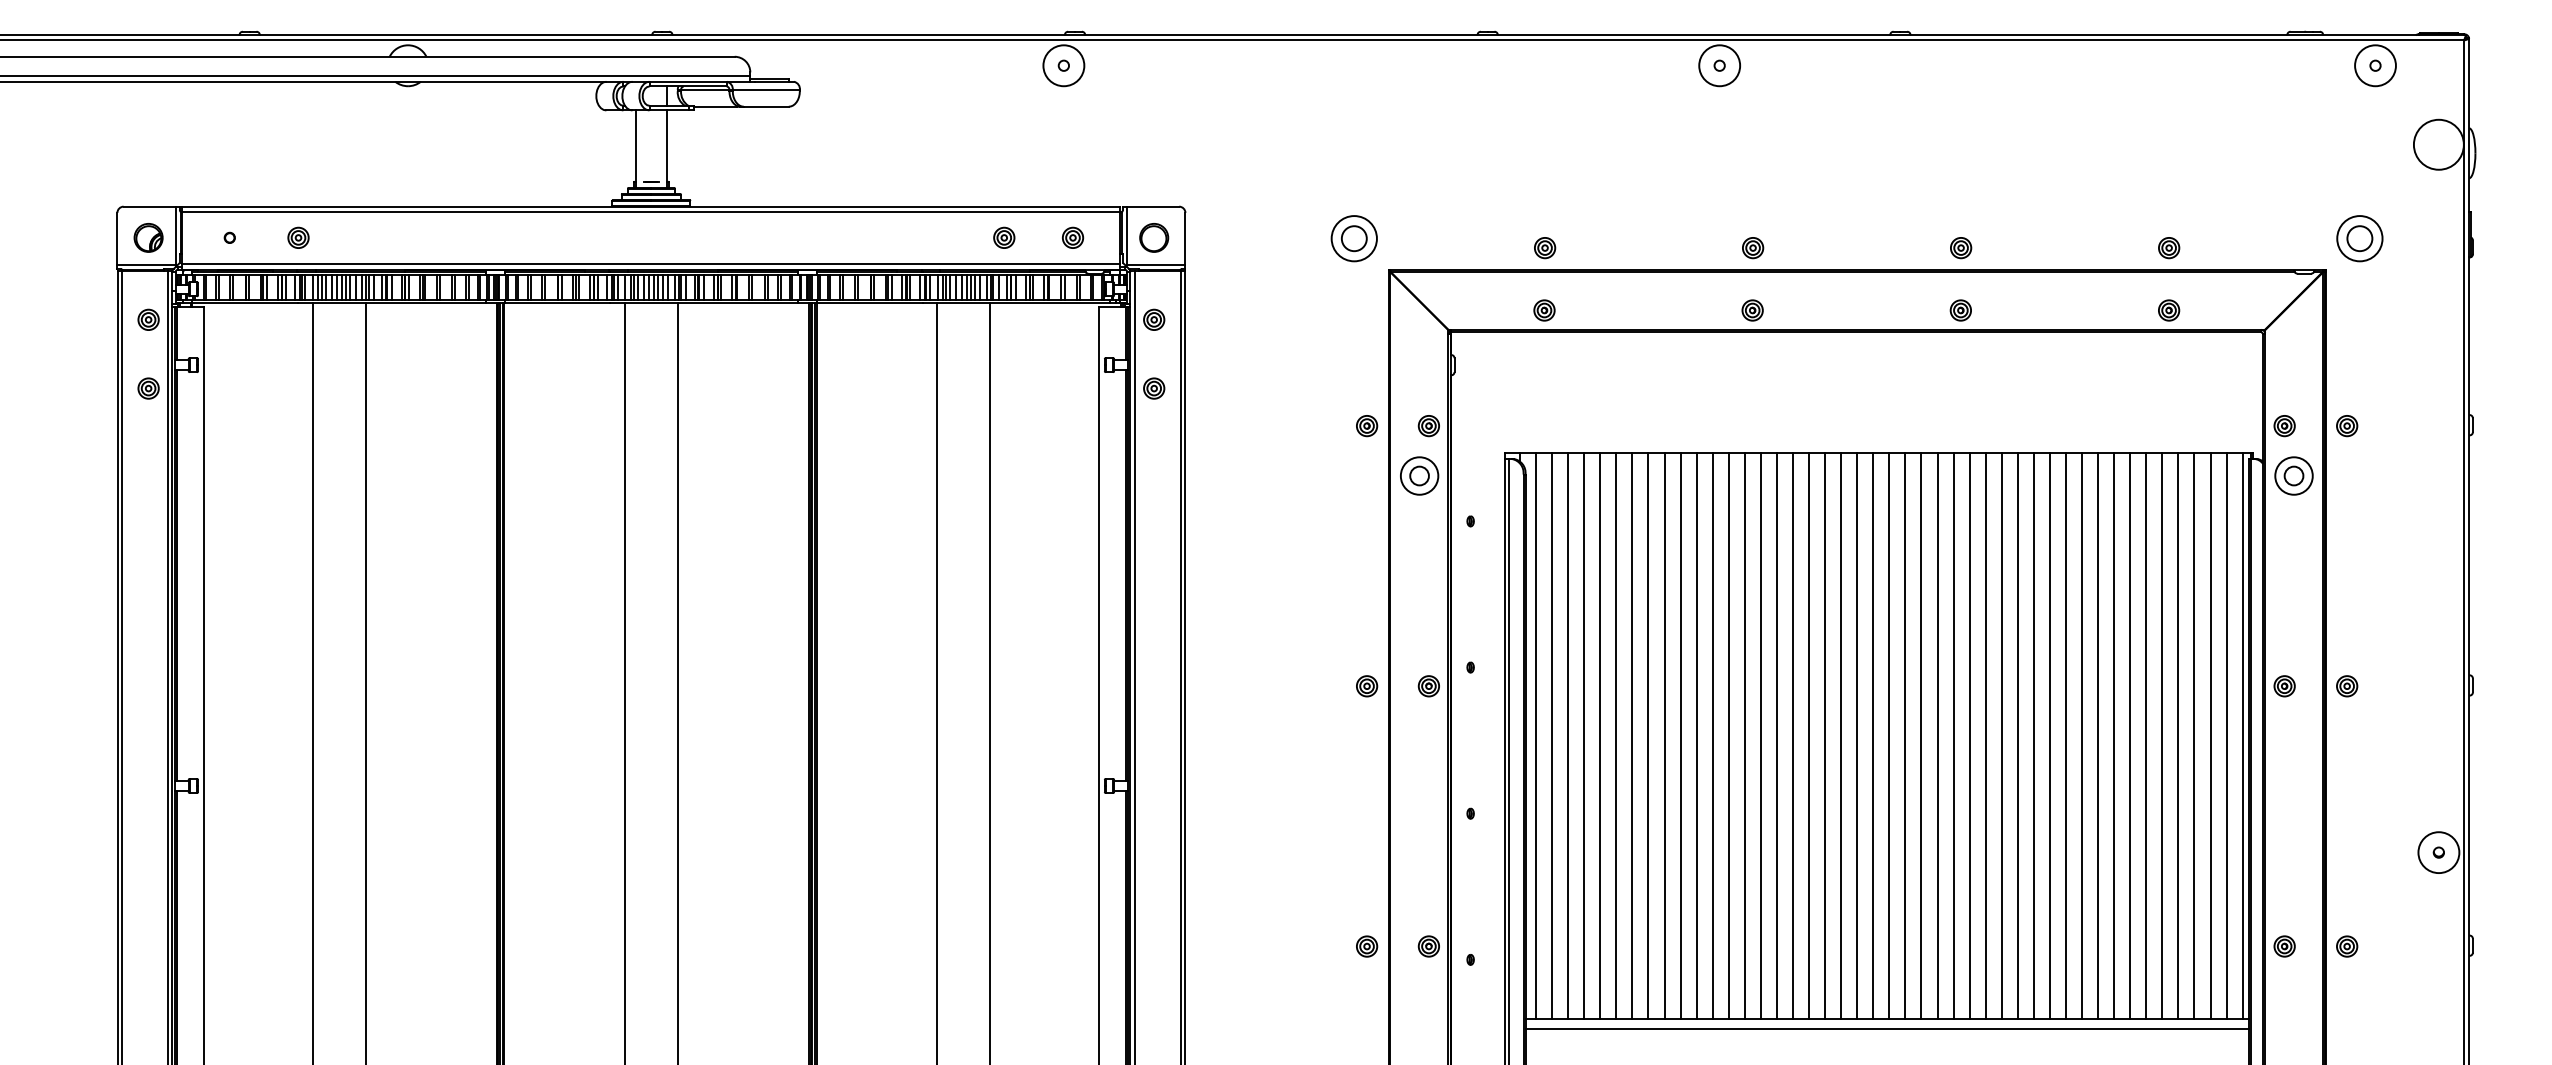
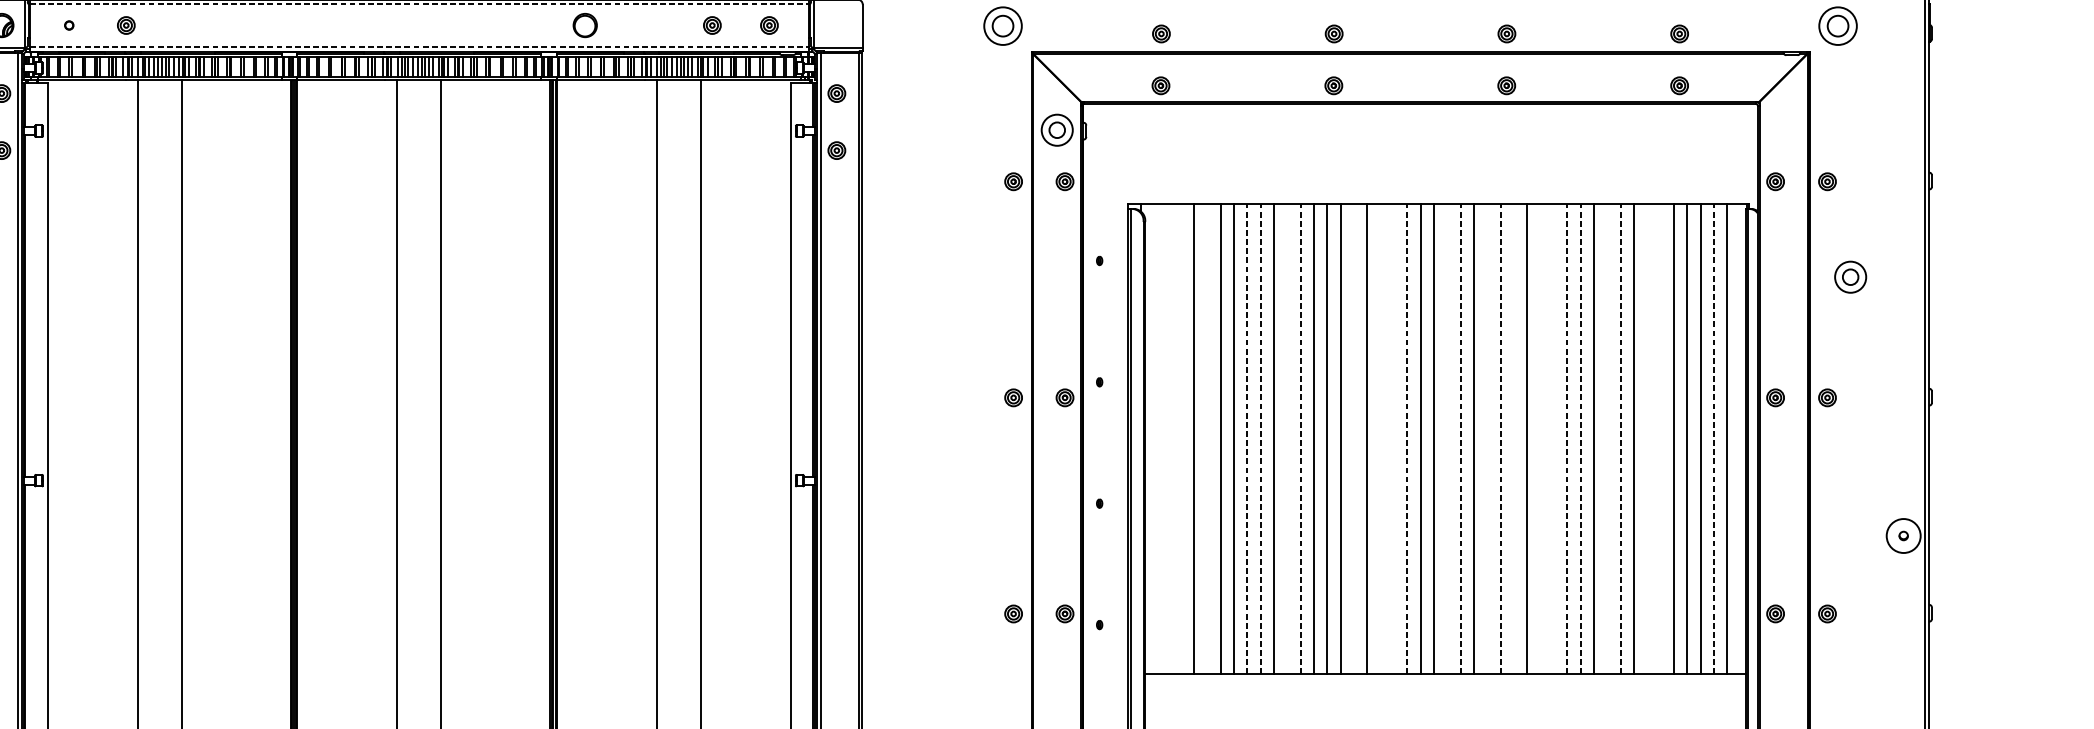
line: (651, 212) -> (419, 4), solid -> dashed
part: (1154, 237) -> (585, 25), moved
line: (651, 264) -> (419, 47), solid -> dashed
part: (1419, 475) -> (1057, 129), moved
part: (2293, 475) -> (1850, 276), moved
line: (1536, 735) -> (1154, 438), removed
line: (1552, 735) -> (1167, 438), removed
line: (1568, 735) -> (1180, 438), removed
line: (1600, 735) -> (1207, 438), removed
line: (1648, 735) -> (1247, 438), solid -> dashed
line: (1664, 735) -> (1260, 438), solid -> dashed
line: (1696, 735) -> (1287, 438), removed
line: (1712, 735) -> (1300, 438), solid -> dashed
line: (1776, 735) -> (1353, 438), removed
line: (1809, 735) -> (1381, 438), removed
line: (1825, 735) -> (1394, 438), removed
line: (1841, 735) -> (1407, 438), solid -> dashed
line: (1889, 735) -> (1447, 438), removed
line: (1905, 735) -> (1460, 438), solid -> dashed
line: (1937, 735) -> (1487, 438), removed
line: (1953, 735) -> (1500, 438), solid -> dashed
line: (1969, 735) -> (1513, 438), removed
line: (2001, 735) -> (1540, 438), removed
line: (2017, 735) -> (1553, 438), removed
line: (2033, 735) -> (1567, 438), solid -> dashed
line: (2049, 735) -> (1580, 438), solid -> dashed
line: (2082, 735) -> (1607, 438), removed
line: (2098, 735) -> (1621, 438), solid -> dashed
line: (2130, 735) -> (1647, 438), removed
line: (2146, 735) -> (1660, 438), removed
line: (2210, 735) -> (1714, 438), solid -> dashed
line: (2242, 735) -> (1740, 438), removed
line: (1887, 1028) -> (1445, 682), removed

